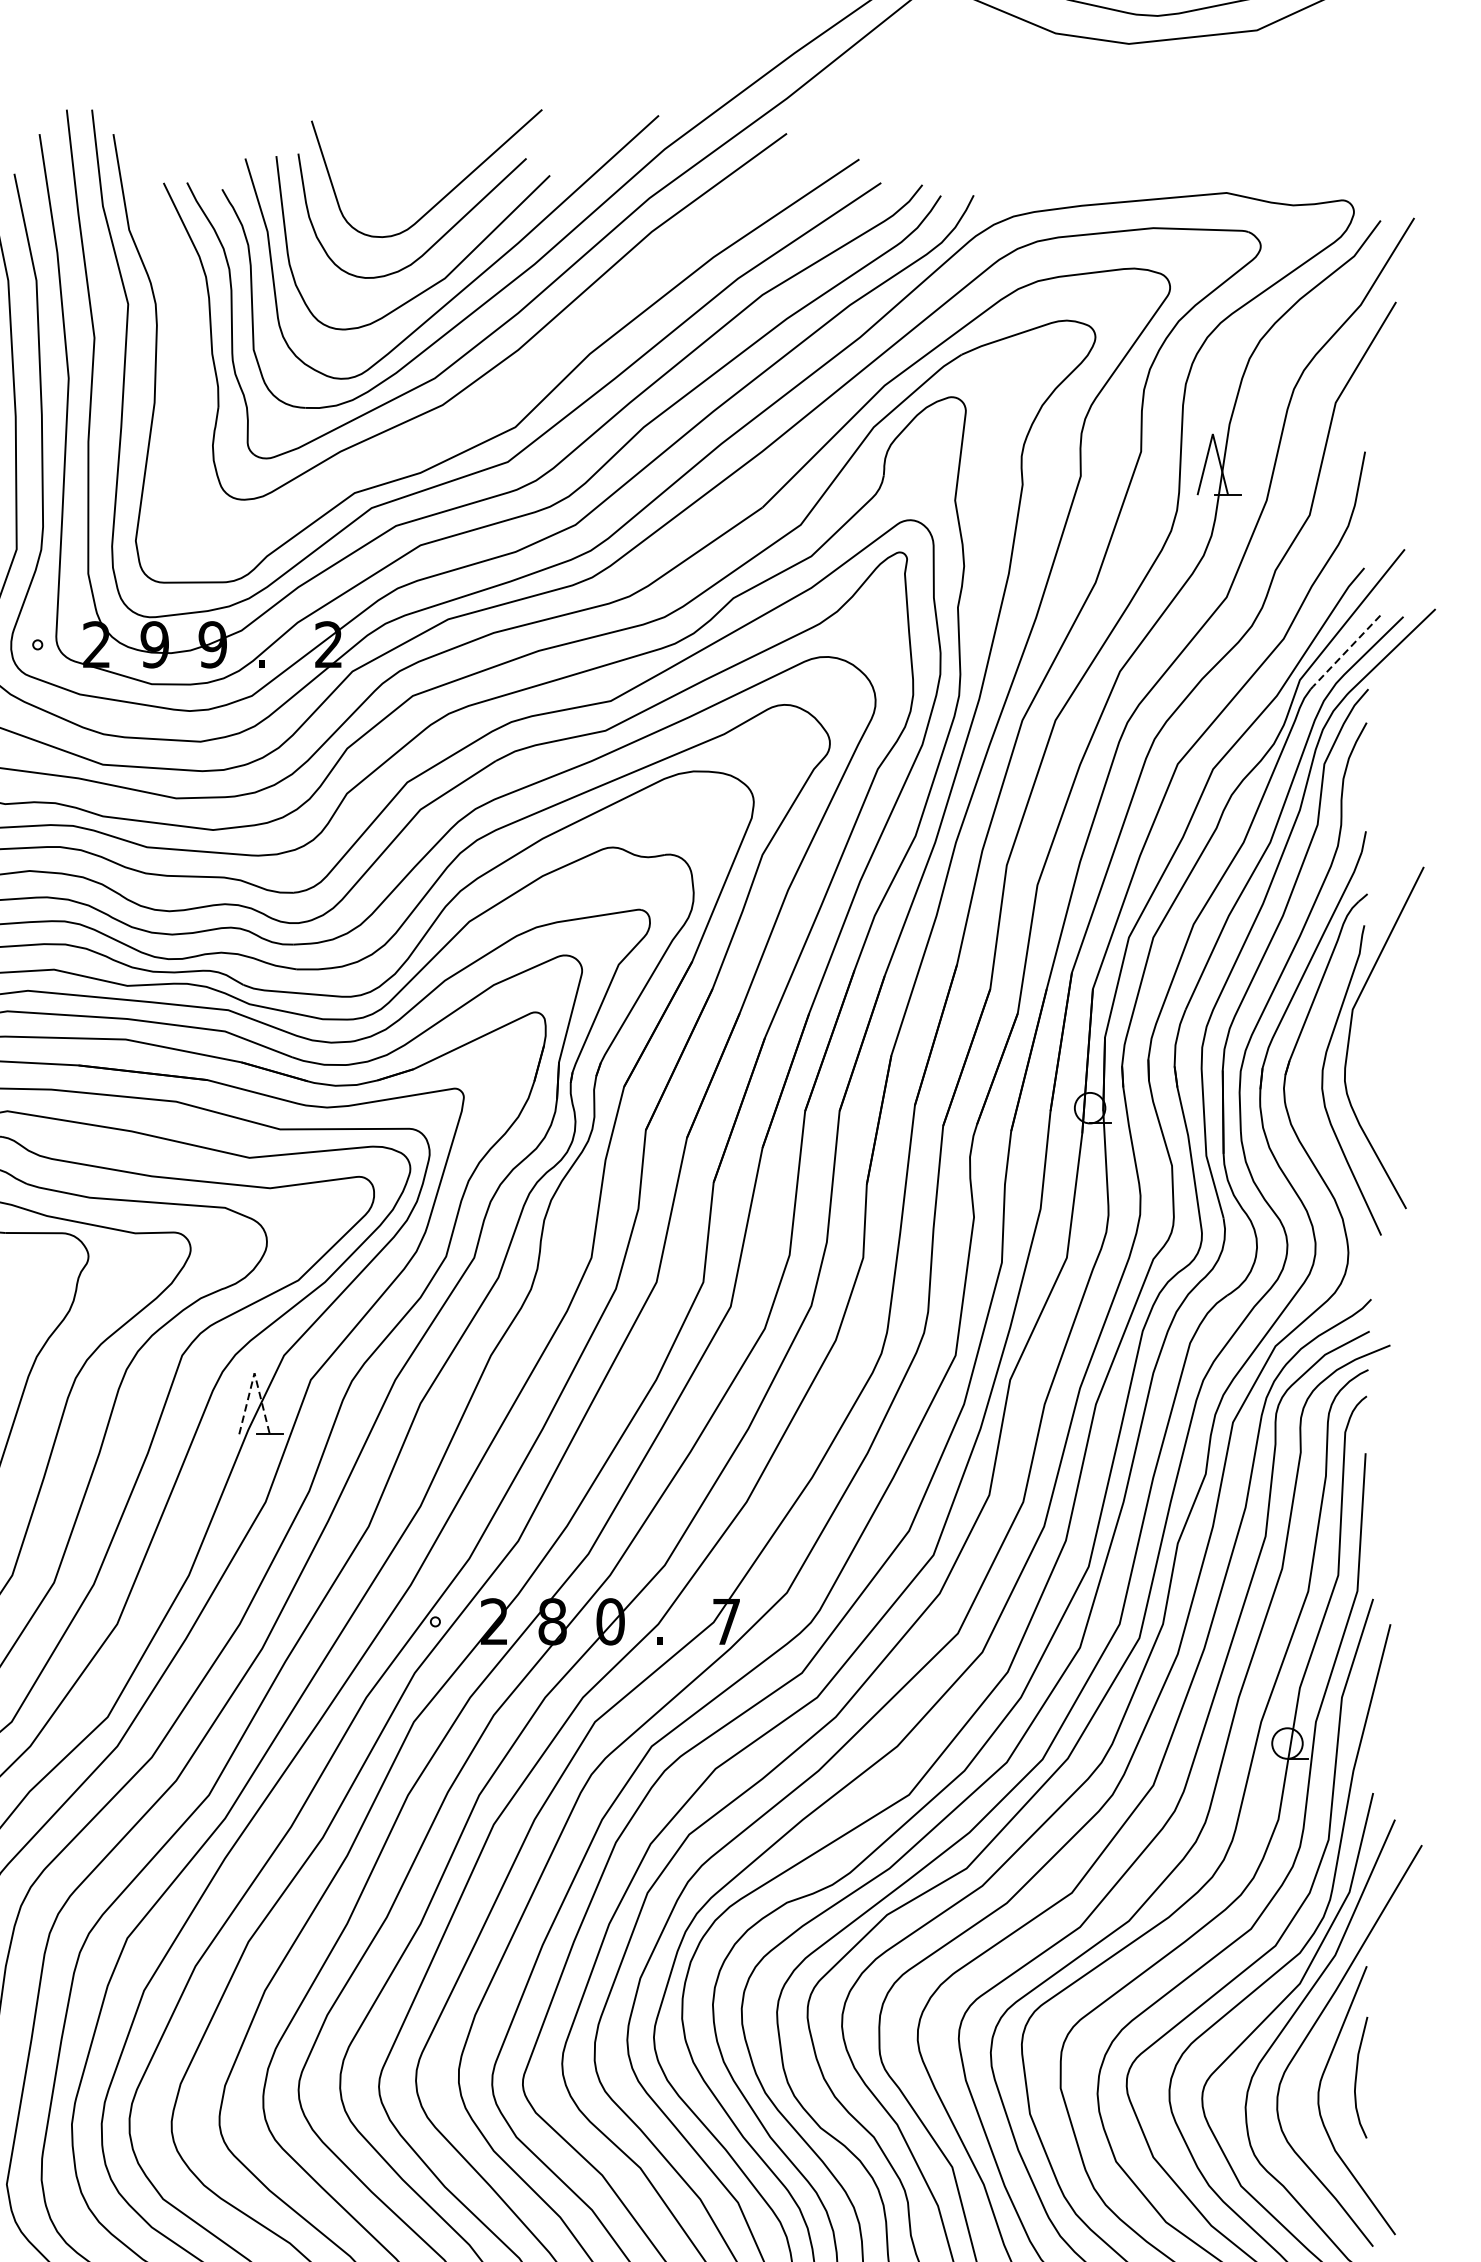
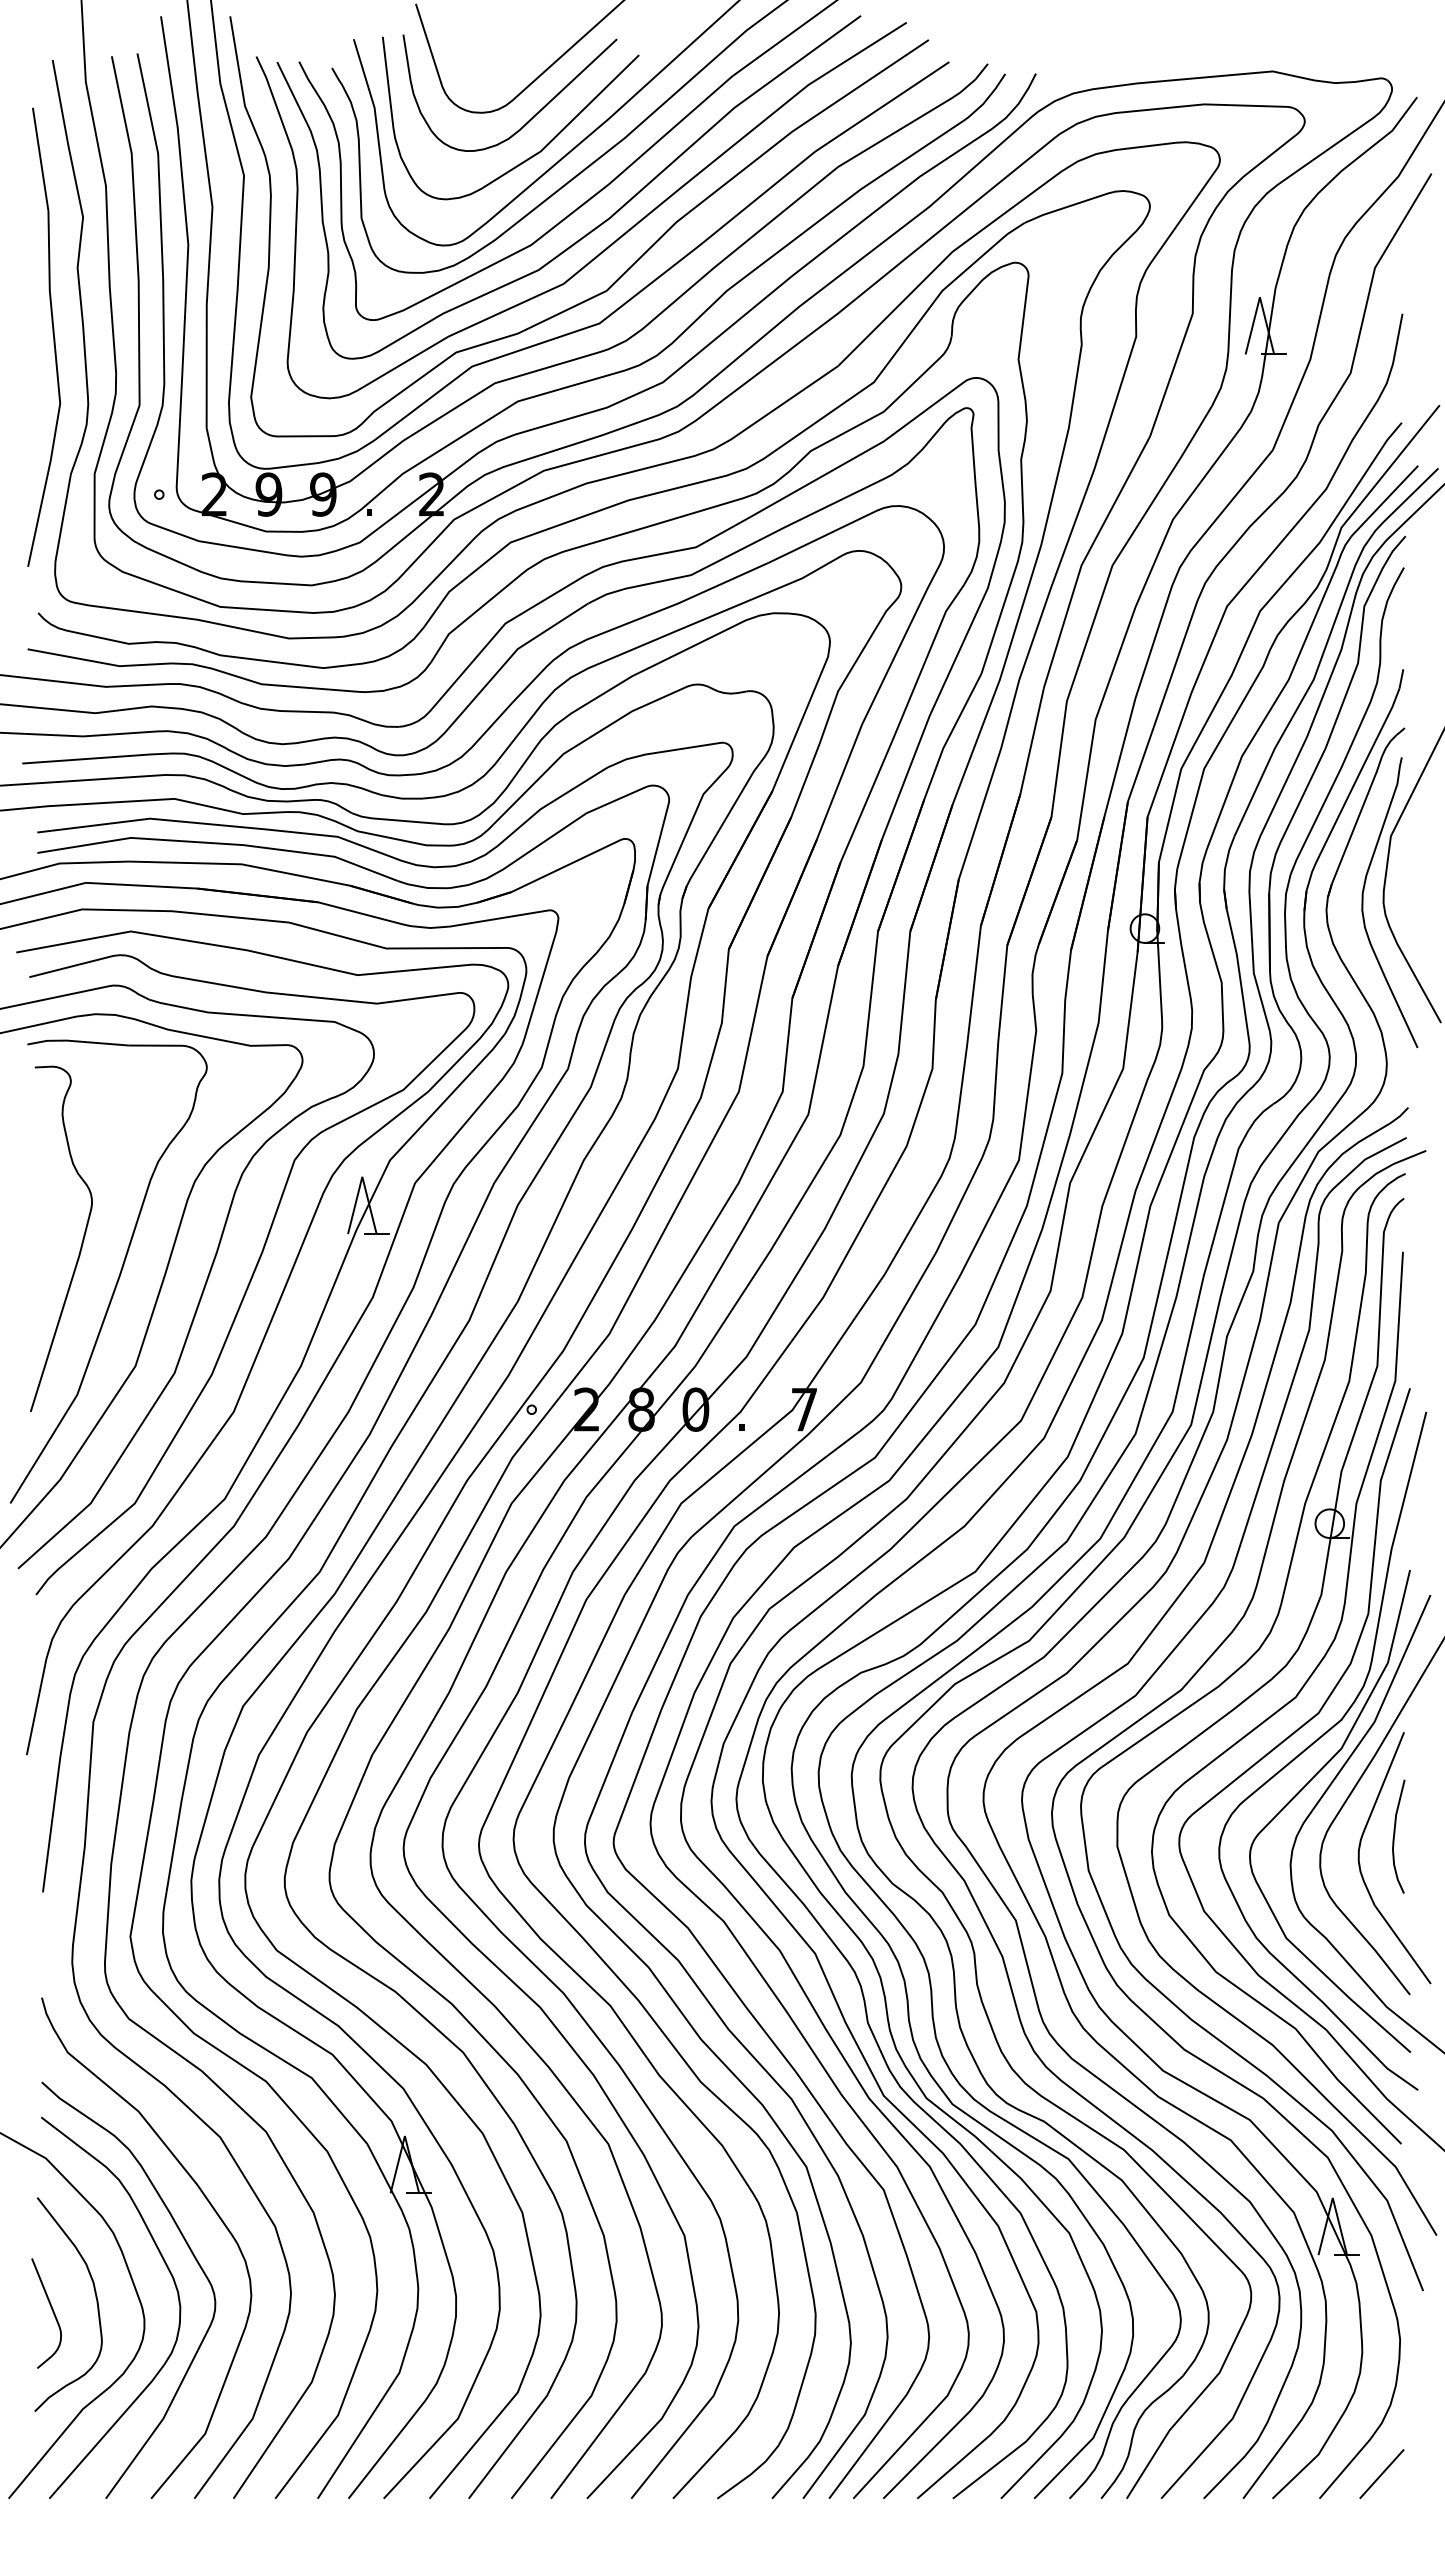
part: (517, 378) -> (608, 245), added
line: (1345, 652) -> (1384, 501), dashed -> solid
line: (254, 1372) -> (362, 1176), dashed -> solid

